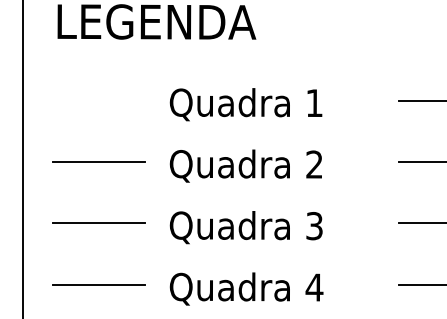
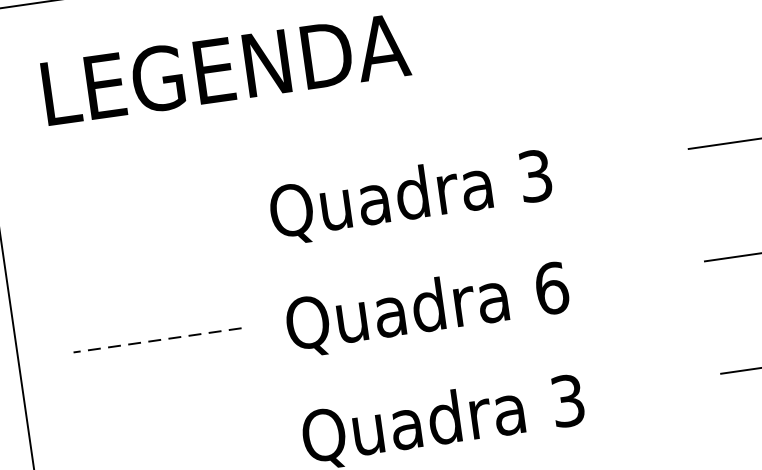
text: (314, 103) -> (535, 176), 1 -> 3
line: (99, 162) -> (157, 341), solid -> dashed
text: (314, 164) -> (551, 288), 2 -> 6
line: (99, 223) -> (173, 452), removed

